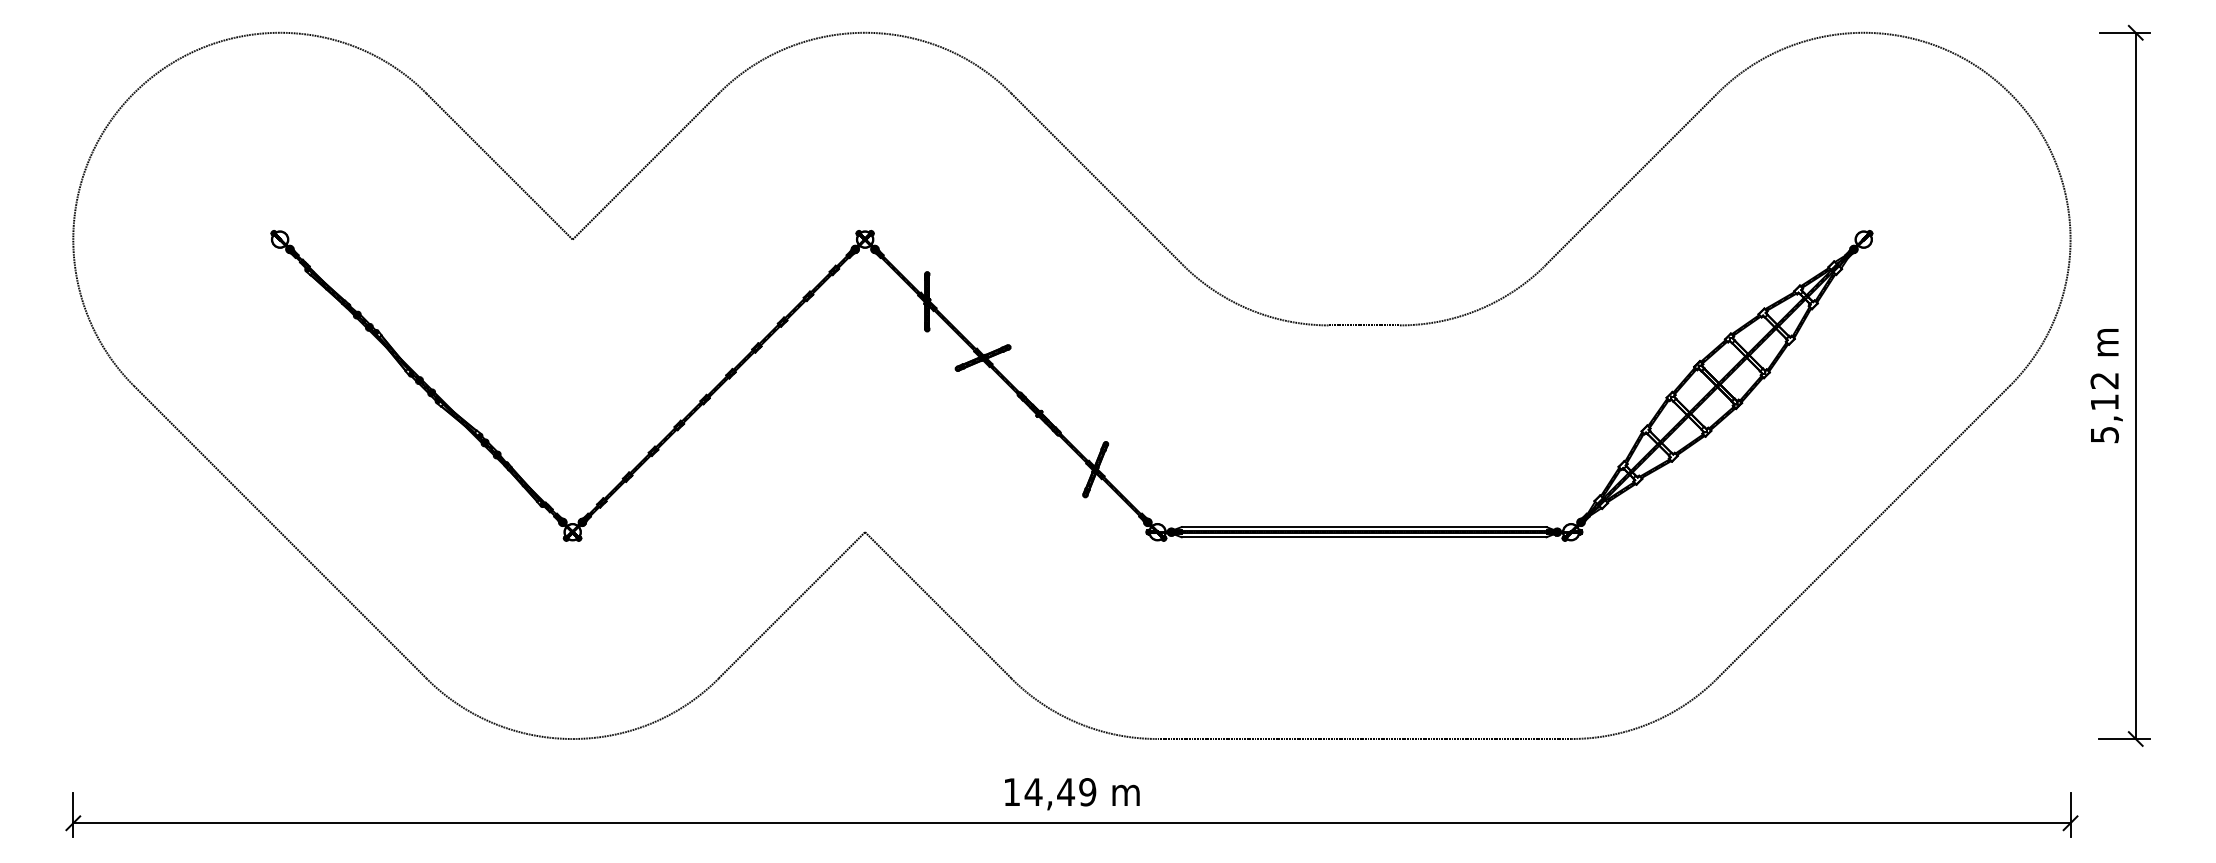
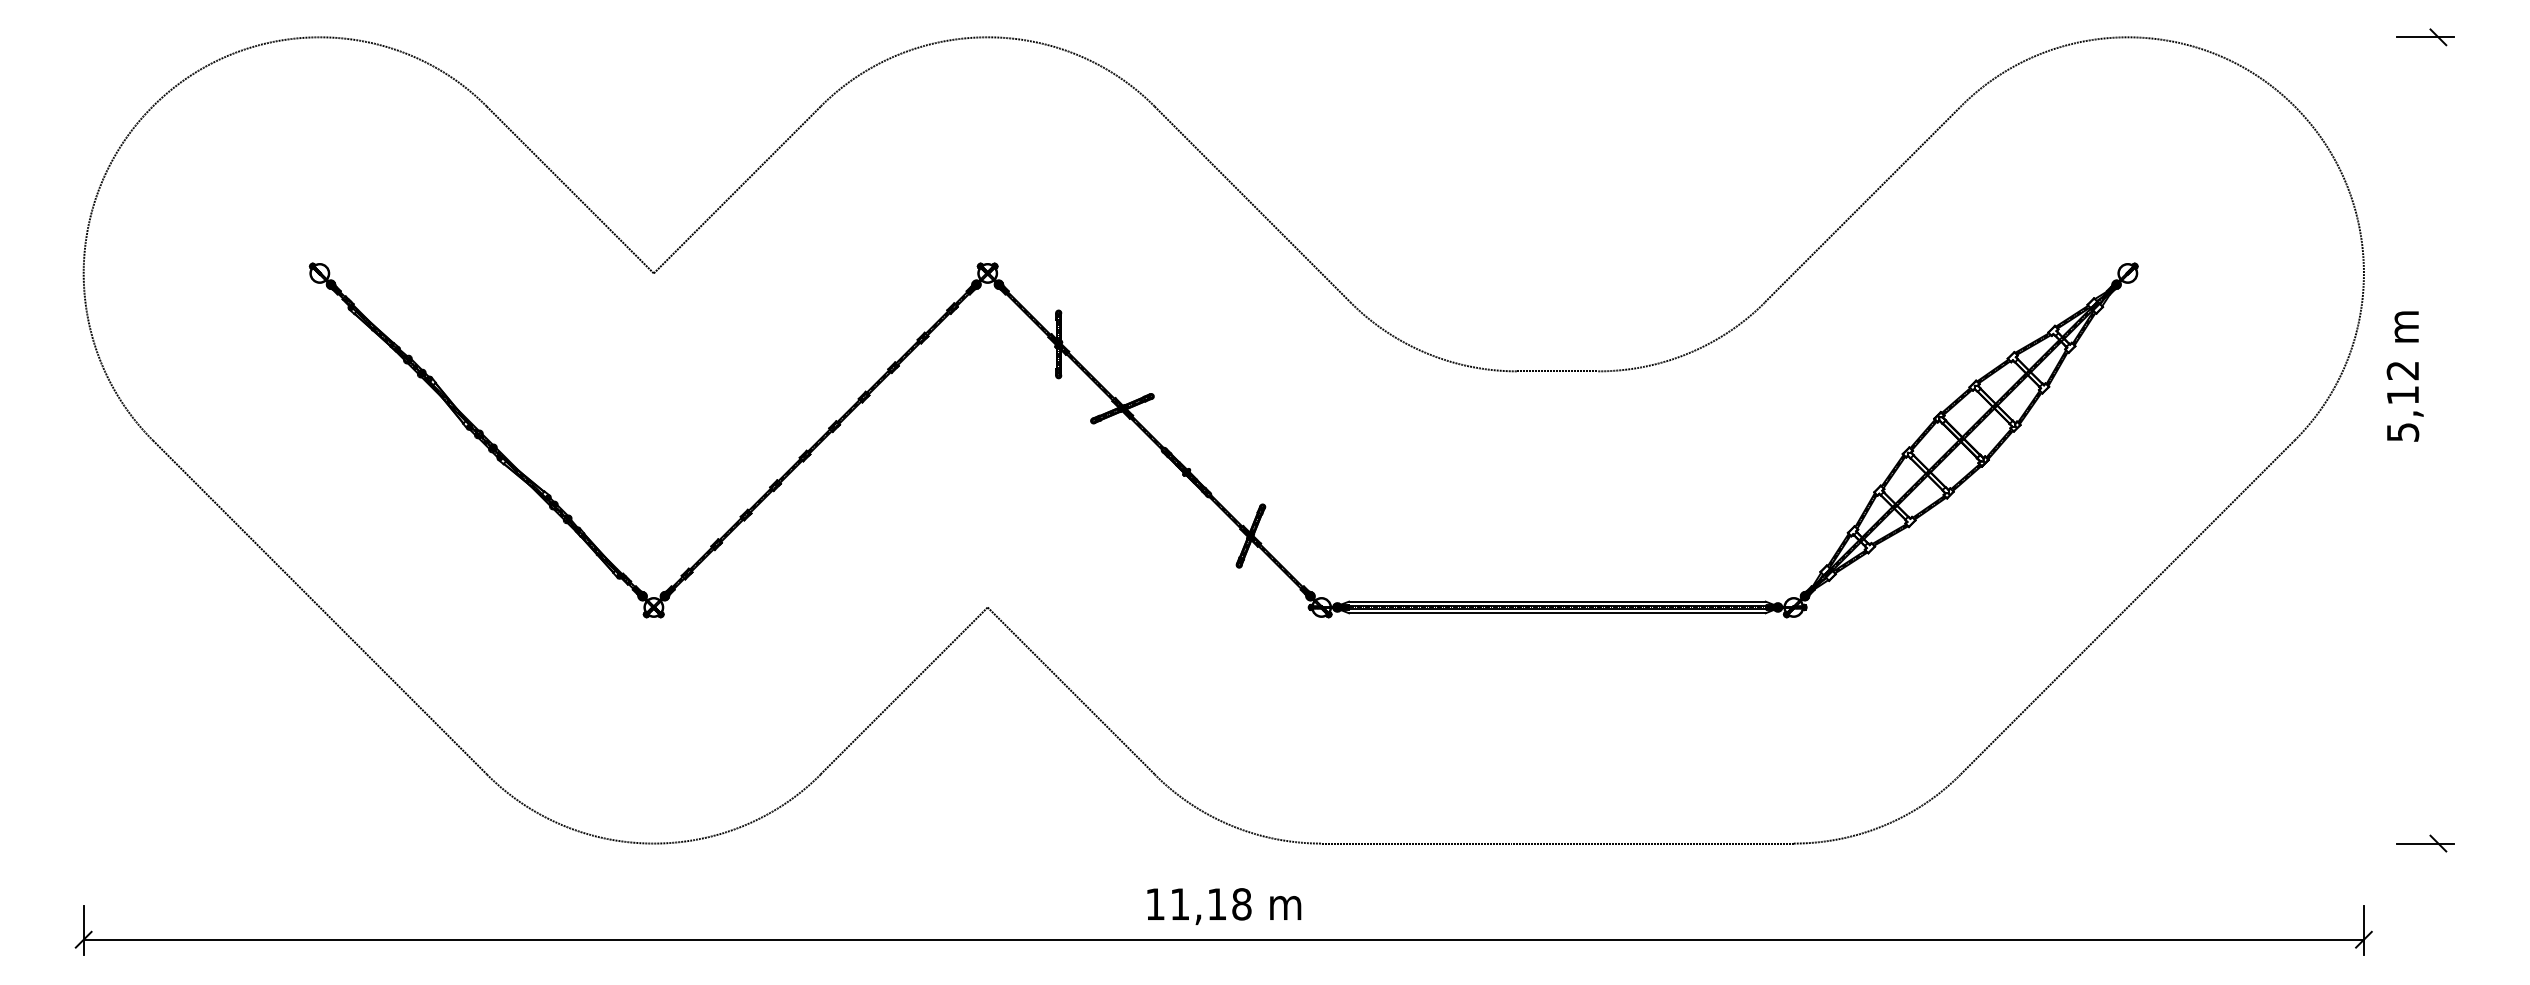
text: (2106, 385) -> (2404, 376), moved
line: (2135, 385) -> (2438, 440), removed
text: (1060, 792) -> (1210, 904), 14,49 -> 11,18

